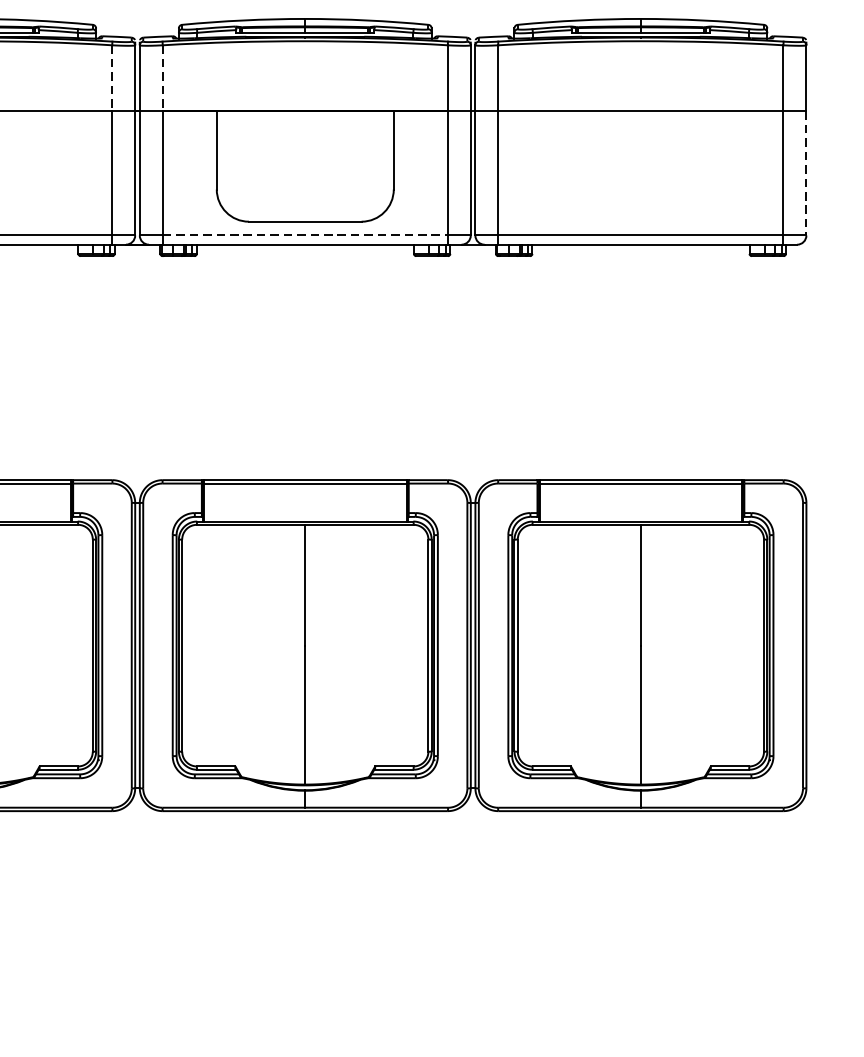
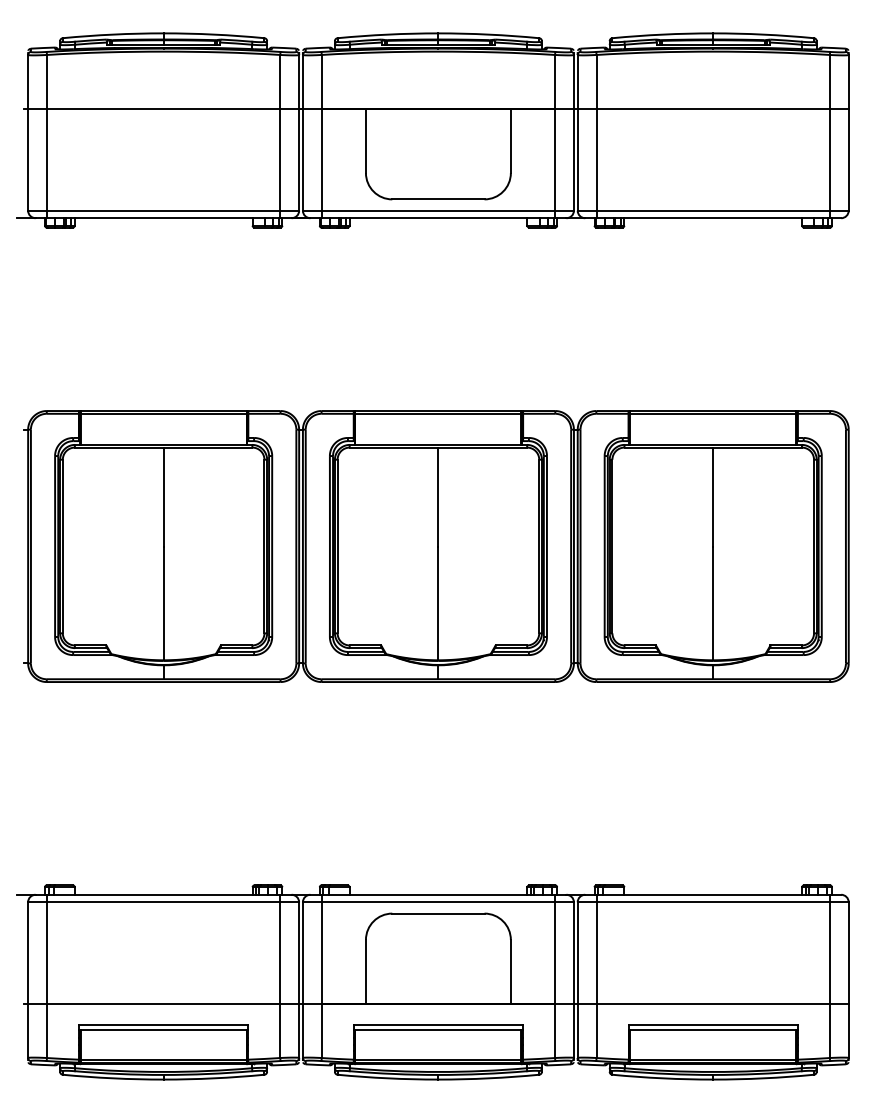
line: (112, 78) -> (280, 82), dashed -> solid
line: (162, 78) -> (321, 82), dashed -> solid
line: (806, 172) -> (848, 159), dashed -> solid
line: (305, 235) -> (438, 210), dashed -> solid

